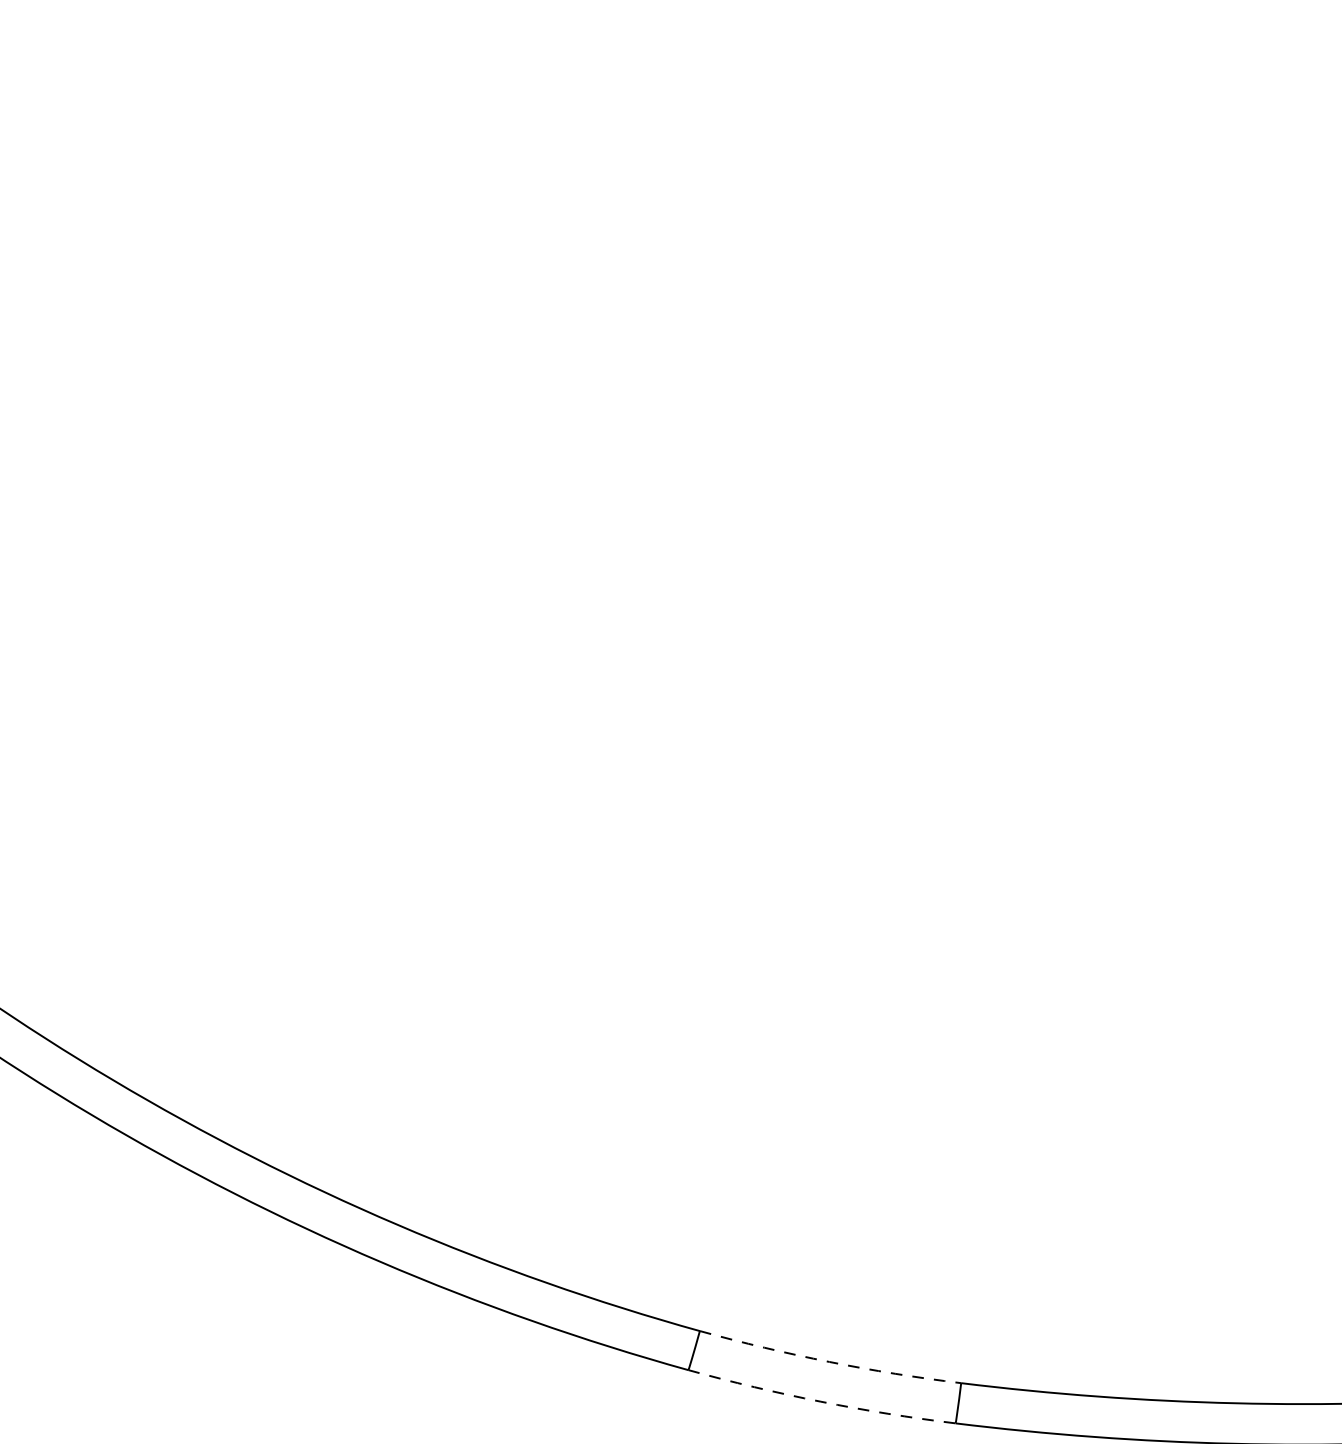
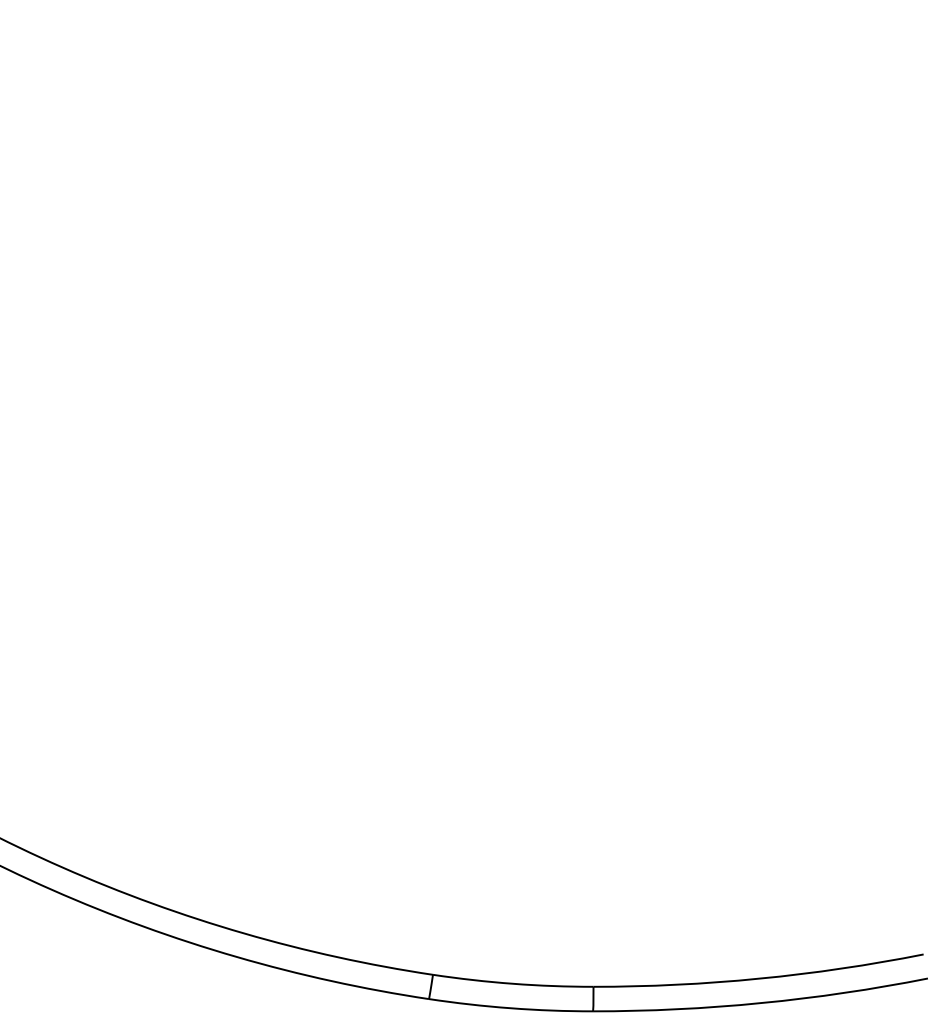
arc: (830, 1361) -> (513, 983), dashed -> solid
arc: (820, 1402) -> (510, 1008), dashed -> solid

